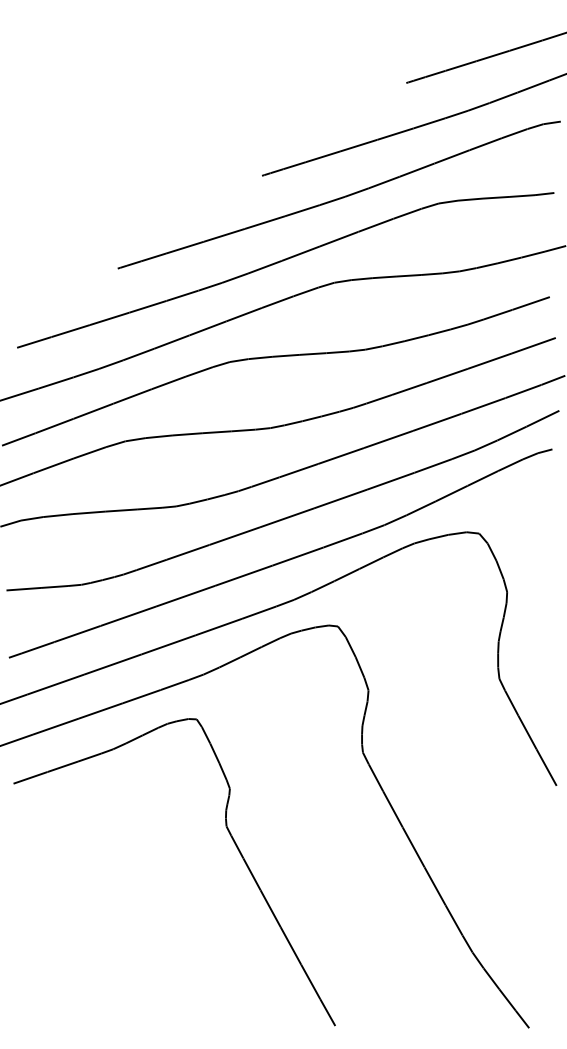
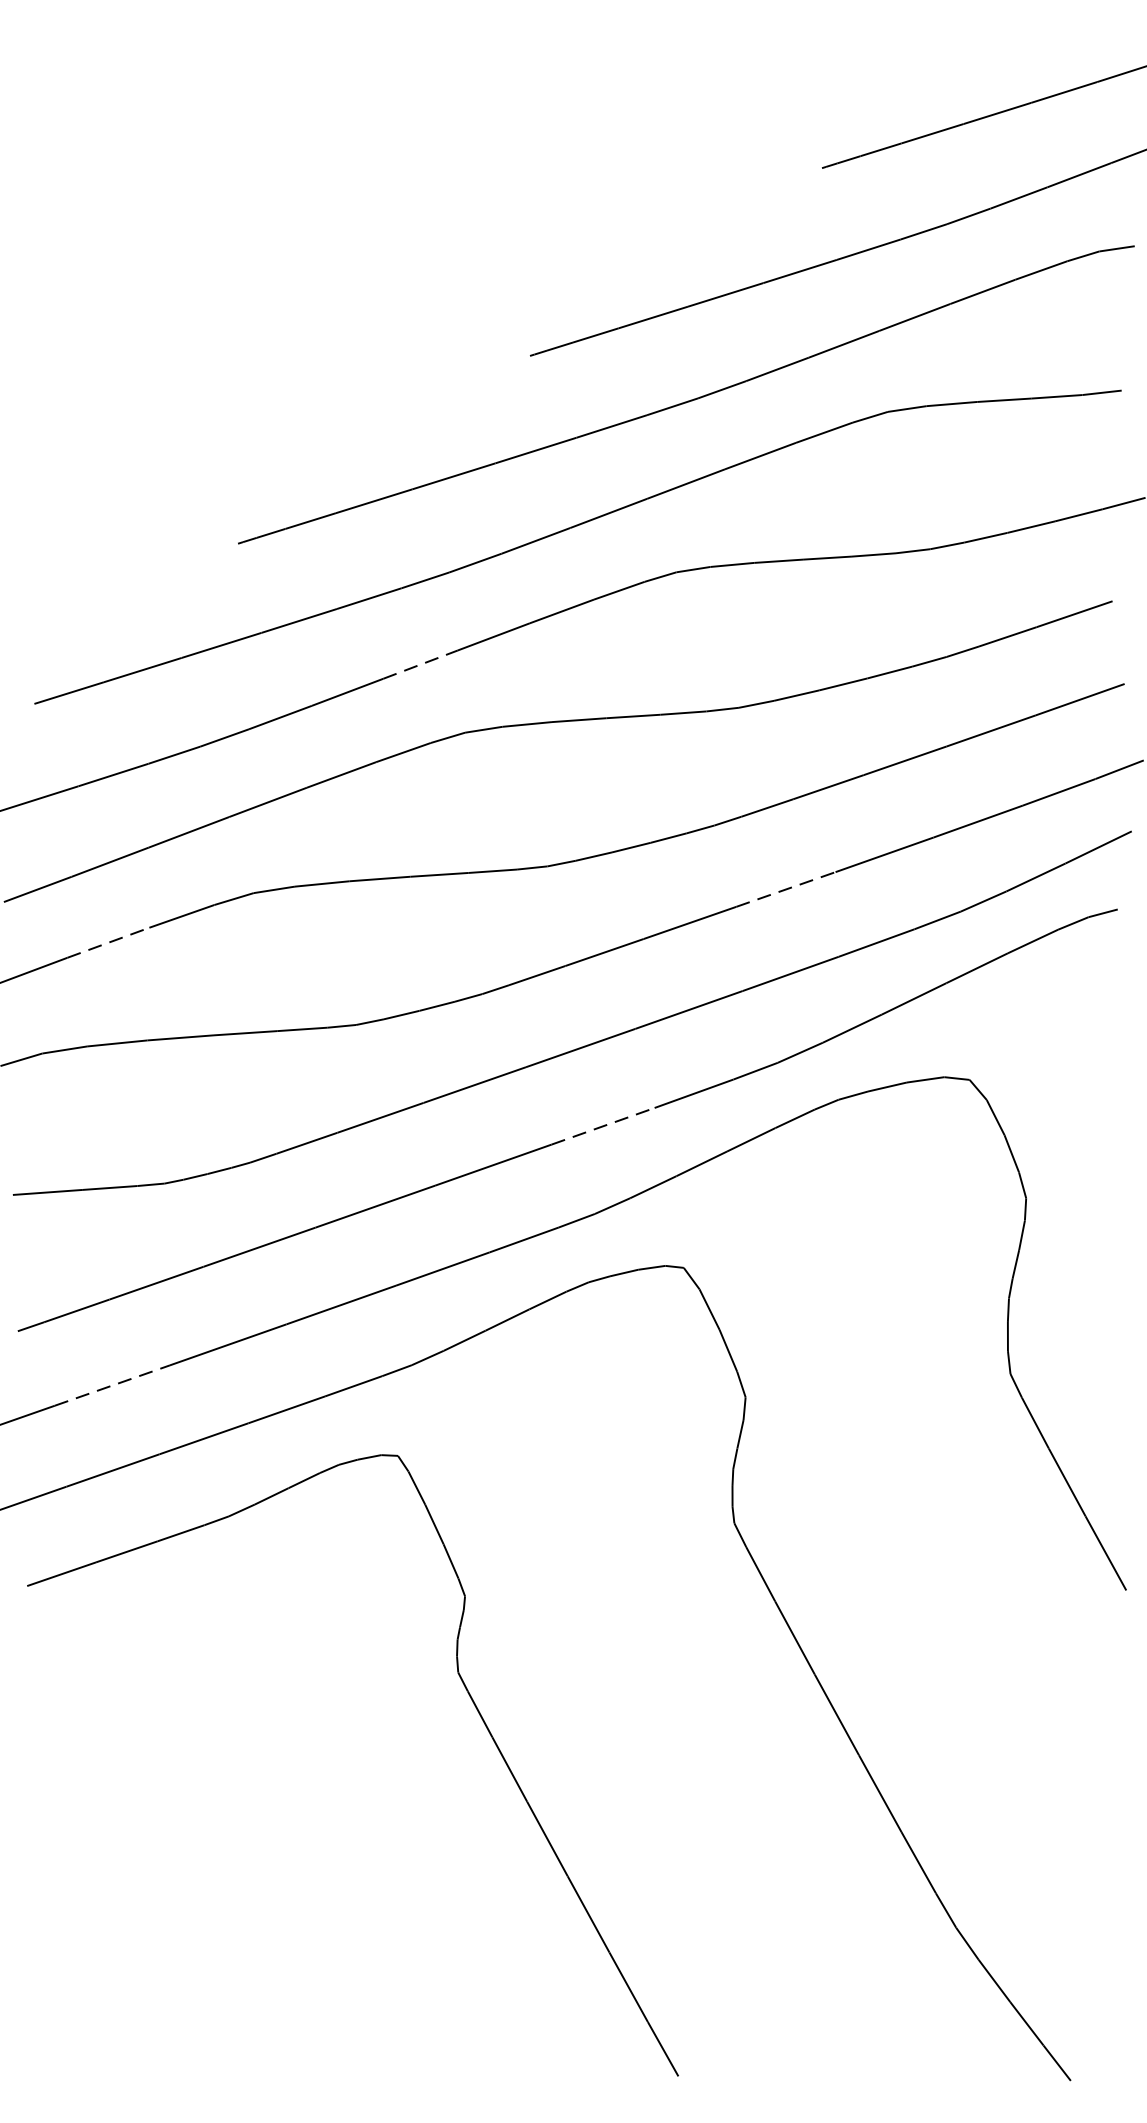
line: (207, 328) -> (419, 664), solid -> dashed
line: (388, 439) -> (785, 889), solid -> dashed
line: (53, 465) -> (108, 942), solid -> dashed
line: (298, 556) -> (603, 1126), solid -> dashed
line: (56, 684) -> (114, 1385), solid -> dashed

